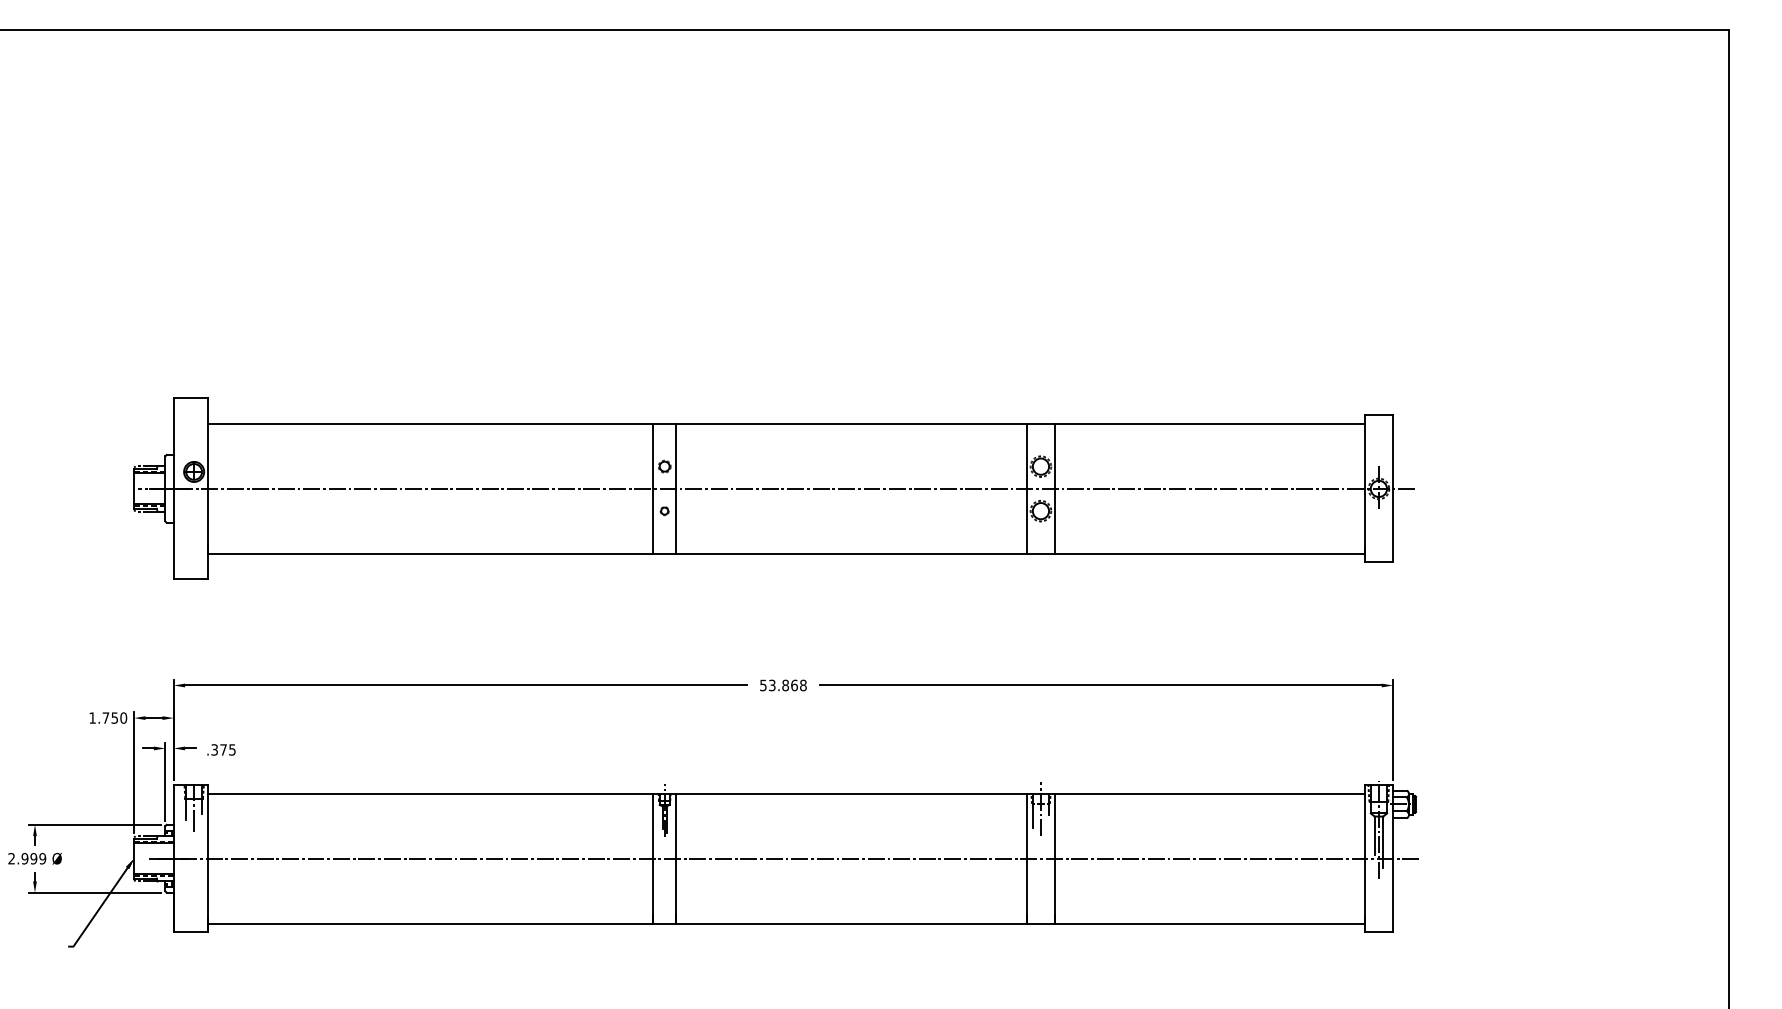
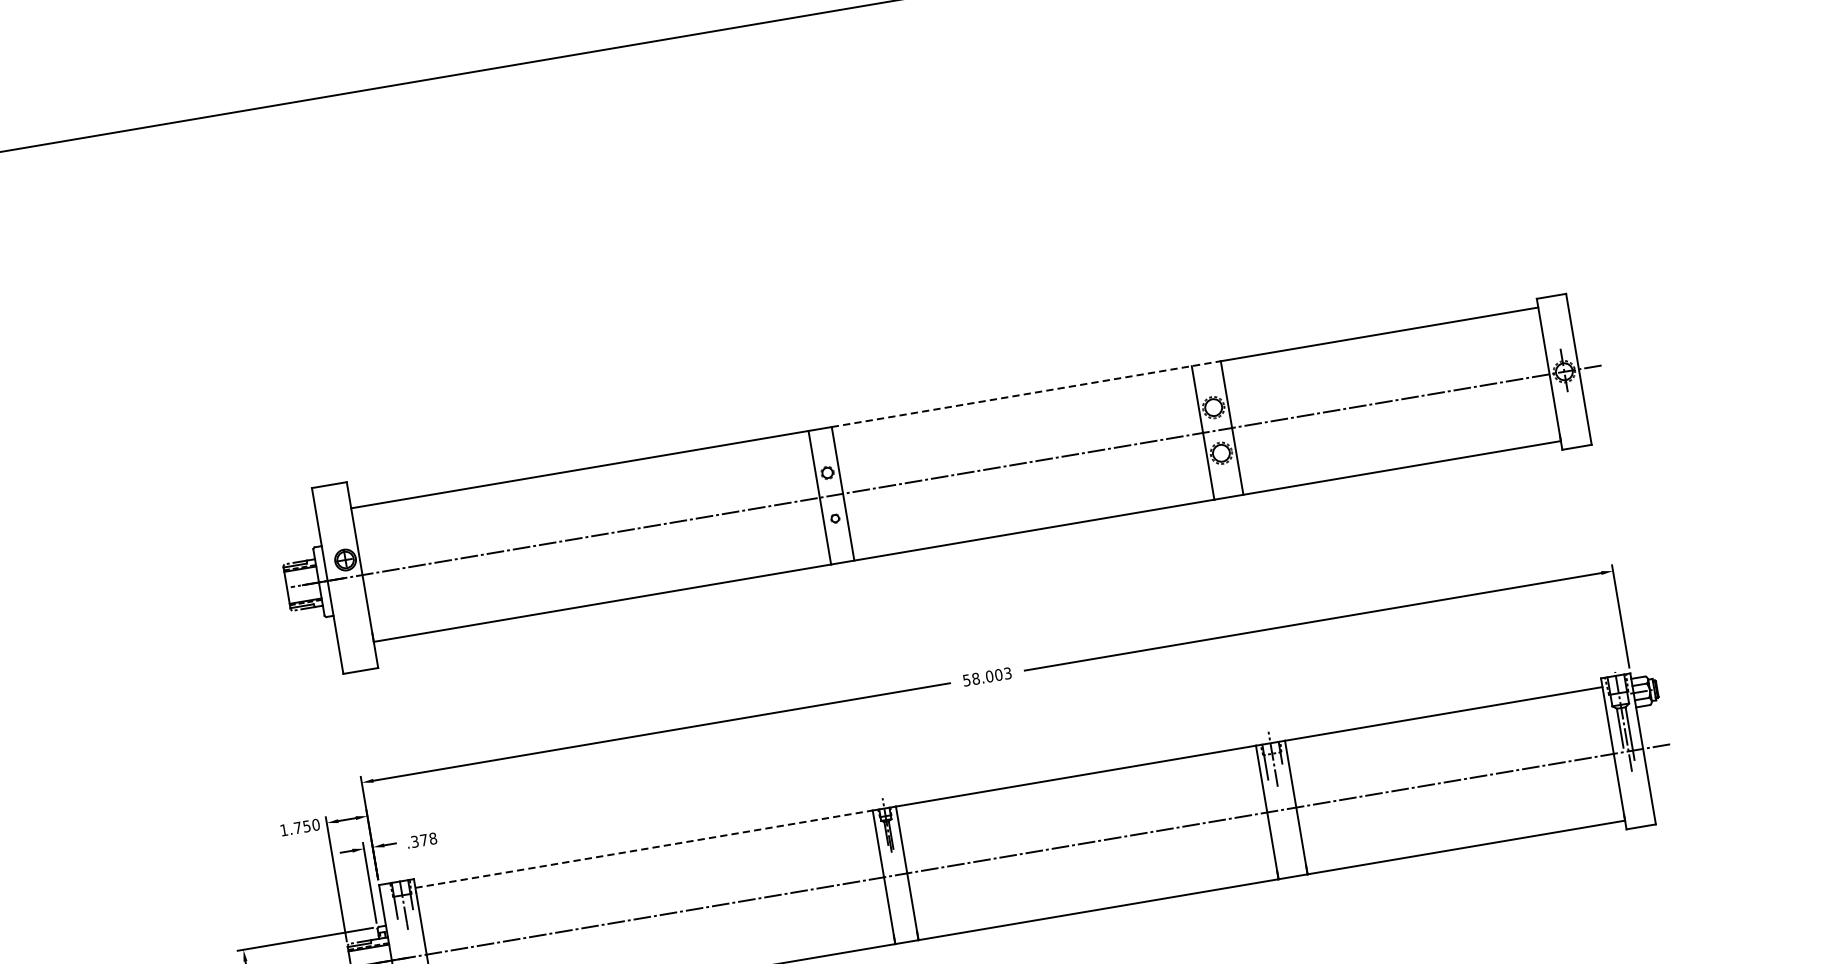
line: (865, 423) -> (1026, 393), solid -> dashed
text: (787, 685) -> (991, 676), 53.868 -> 58.003
text: (232, 749) -> (433, 838), .375 -> .378
line: (430, 793) -> (643, 849), solid -> dashed

